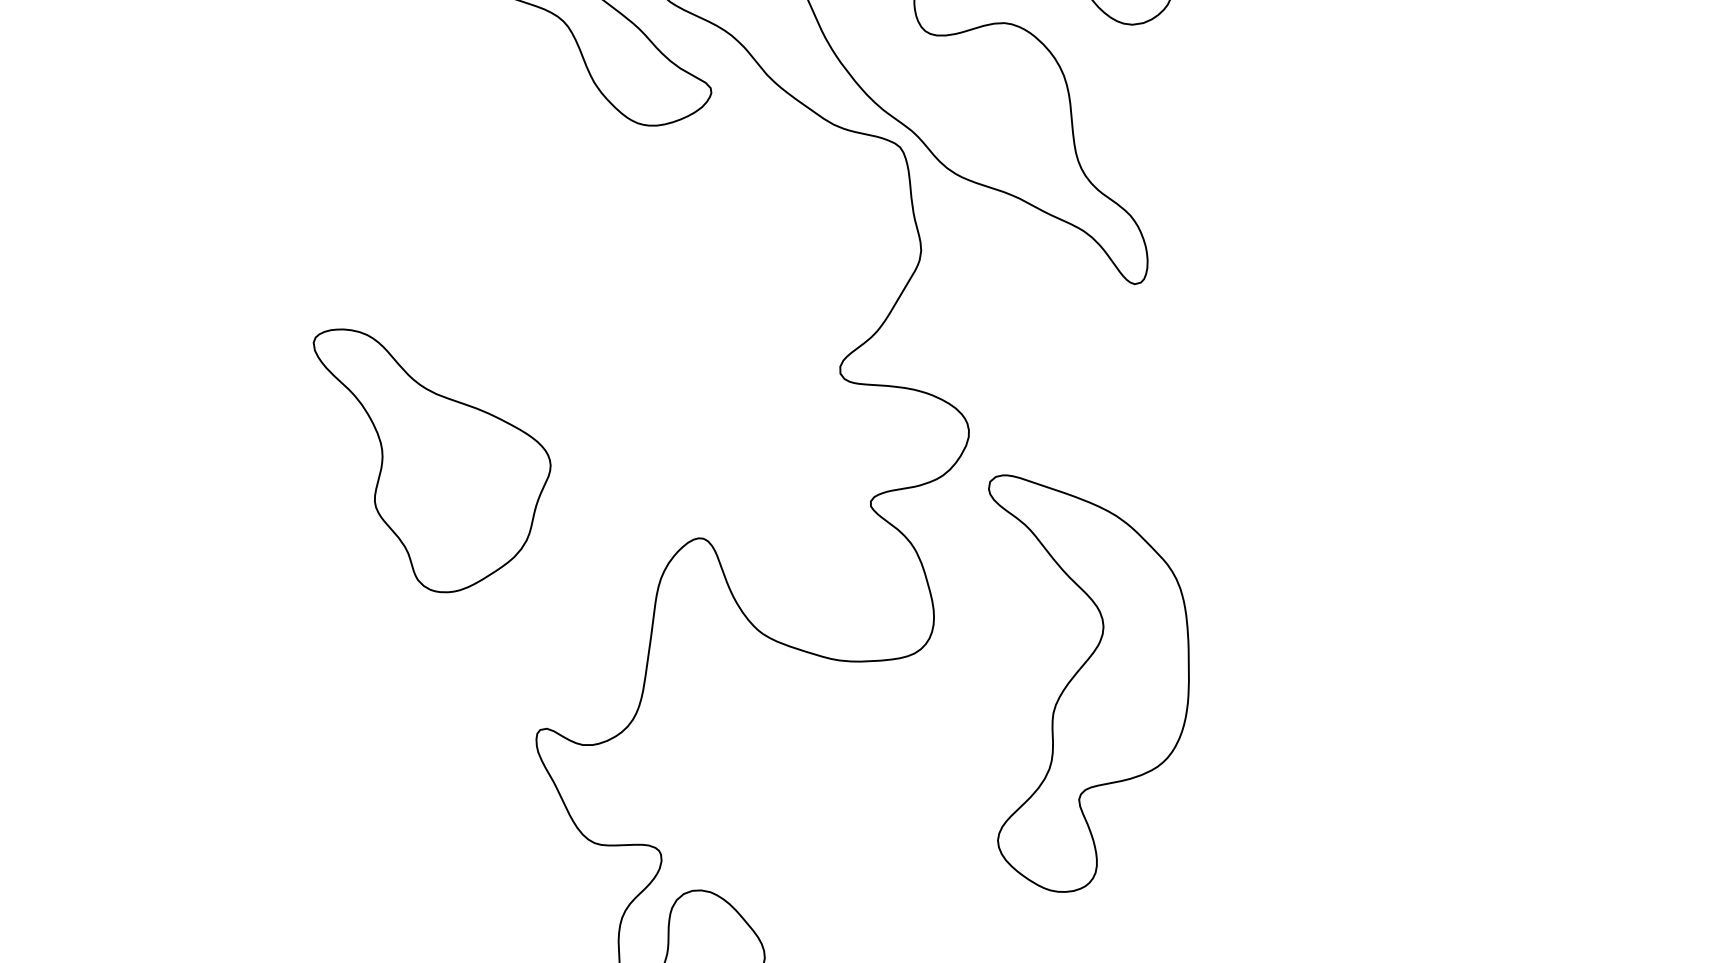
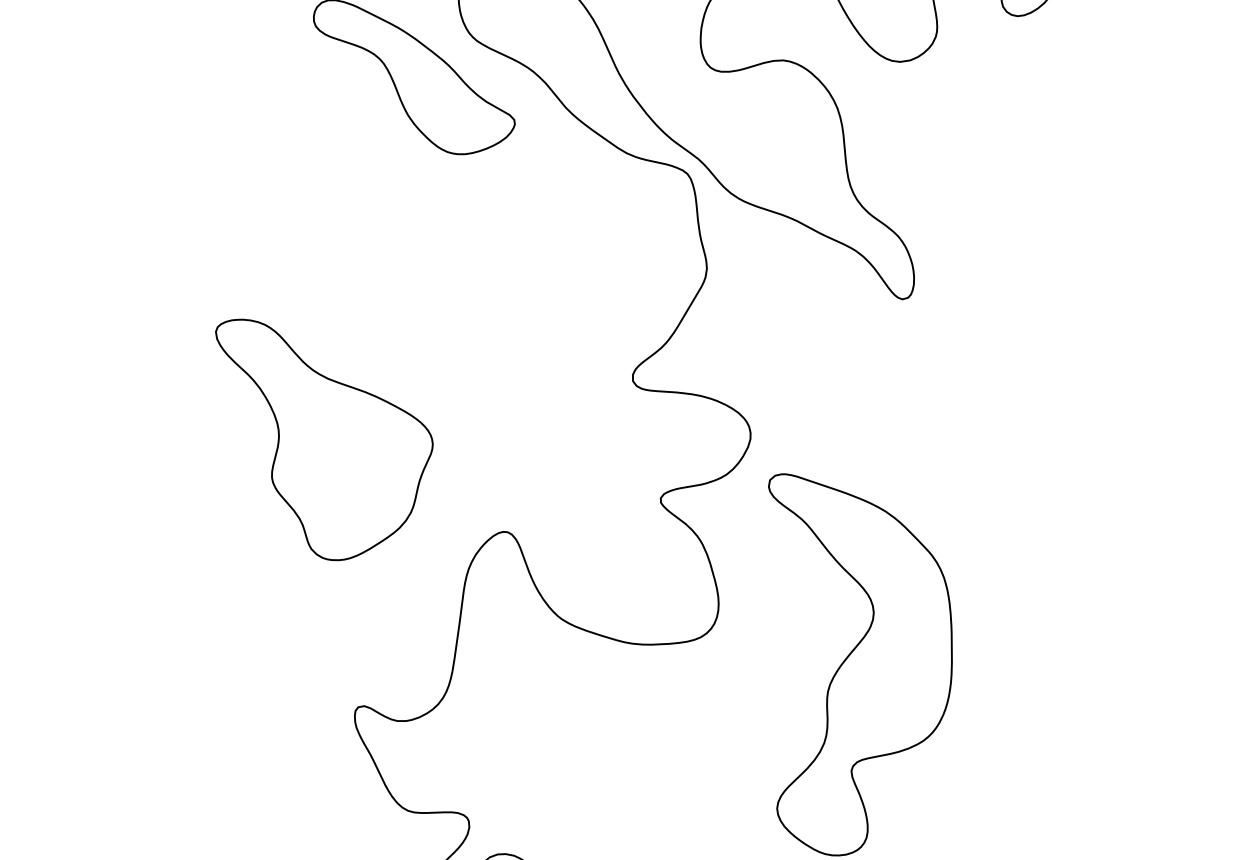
part: (431, 460) -> (323, 439), moved

